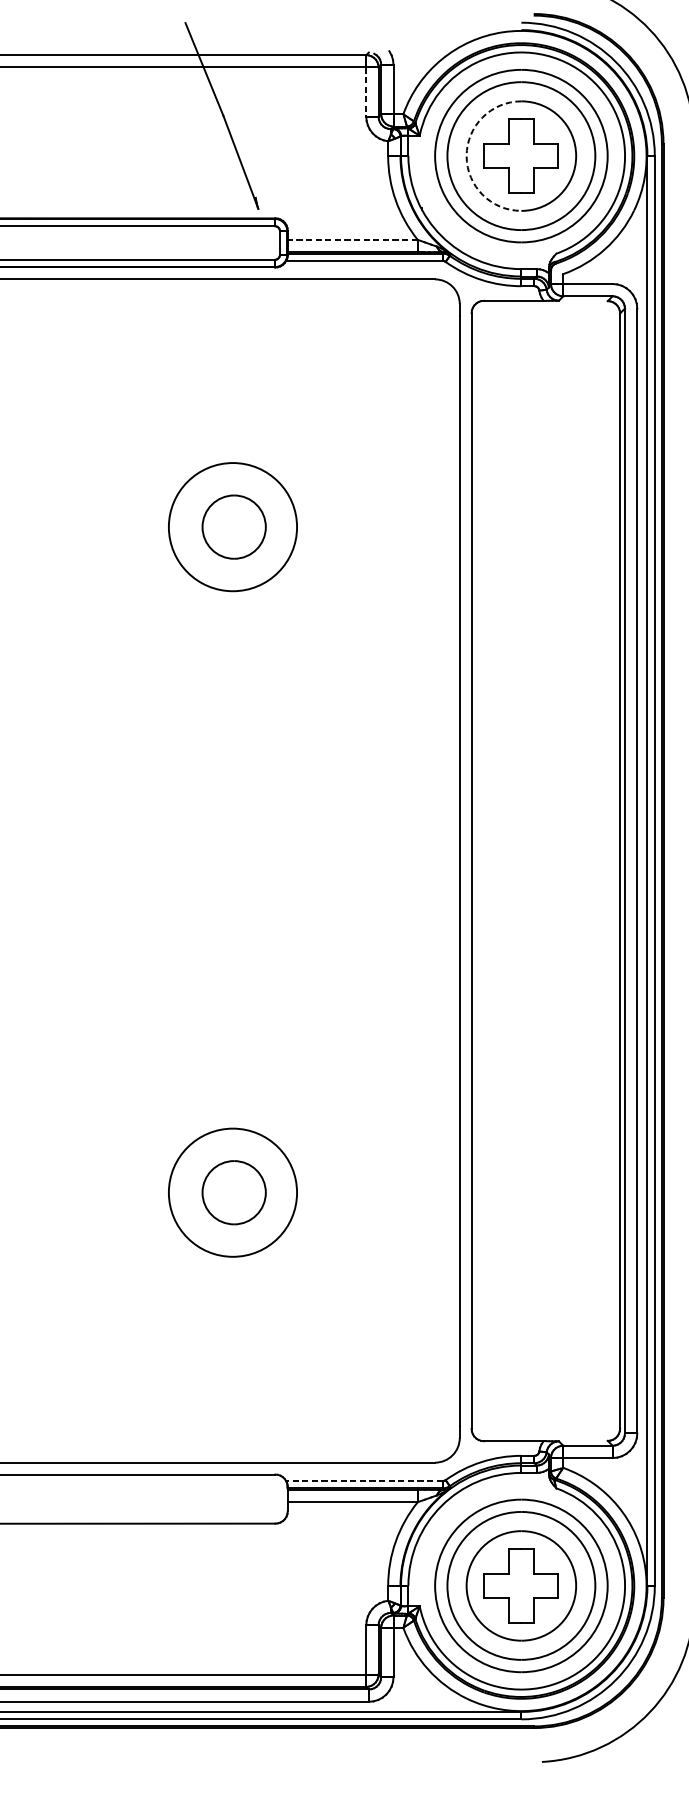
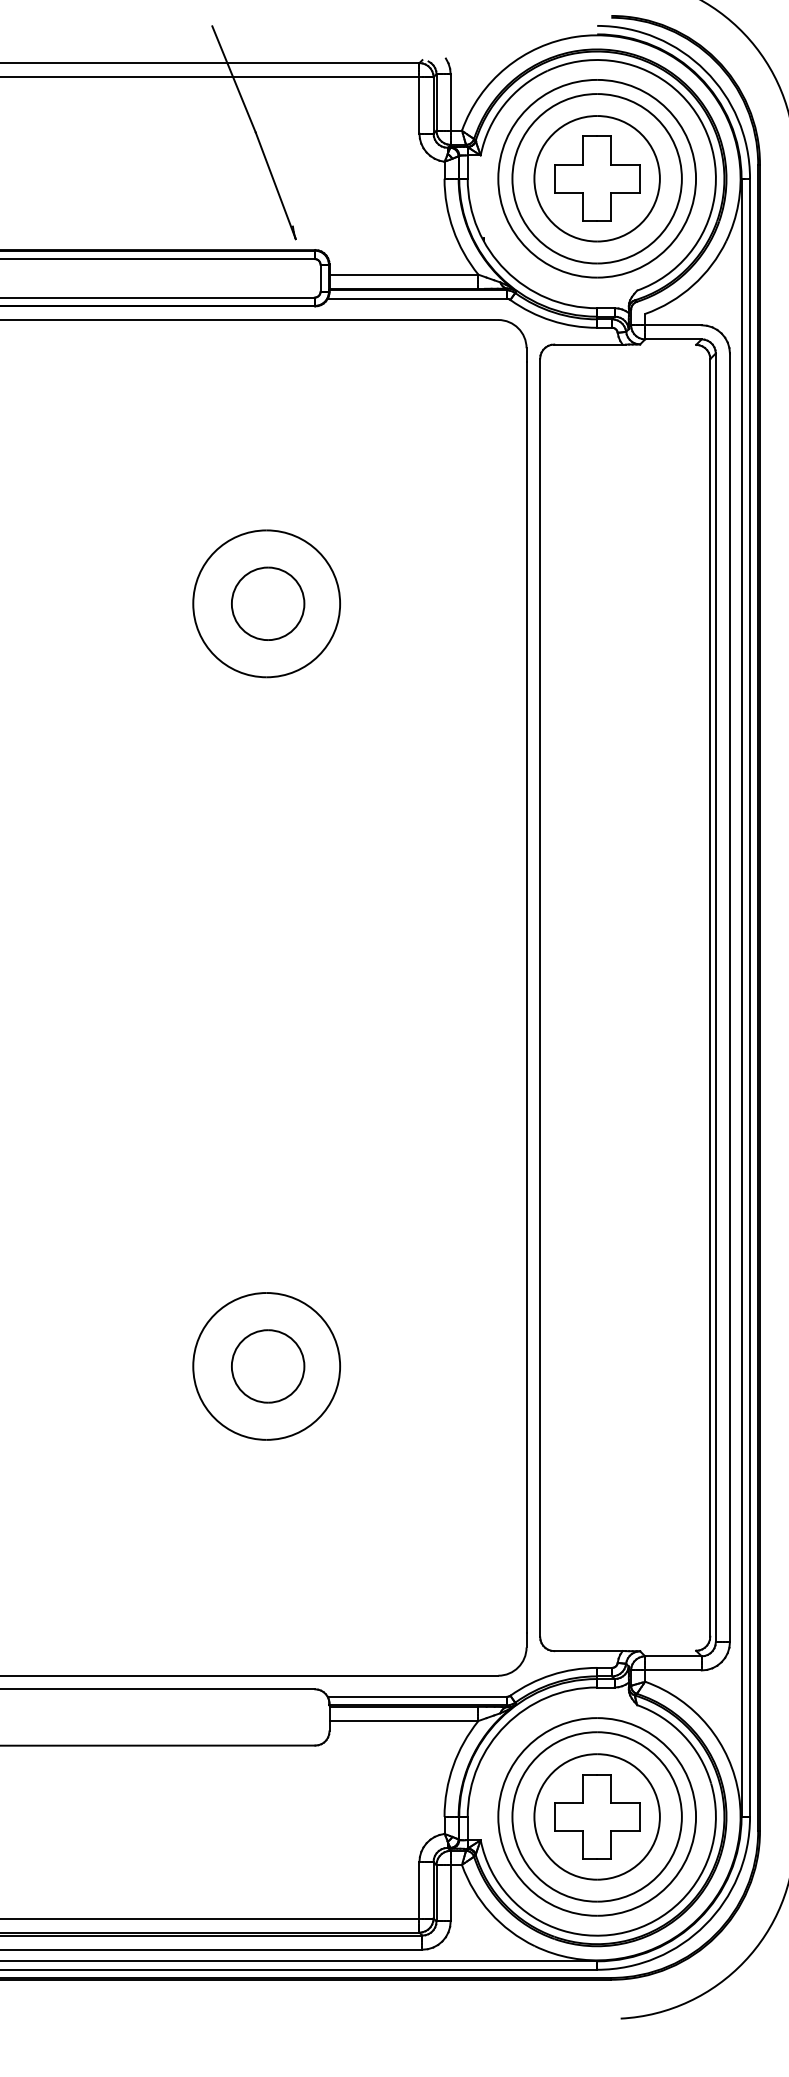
line: (366, 92) -> (419, 105), dashed -> solid
arc: (466, 155) -> (534, 178), dashed -> solid
line: (352, 239) -> (403, 274), dashed -> solid
line: (364, 1480) -> (417, 1696), dashed -> solid

